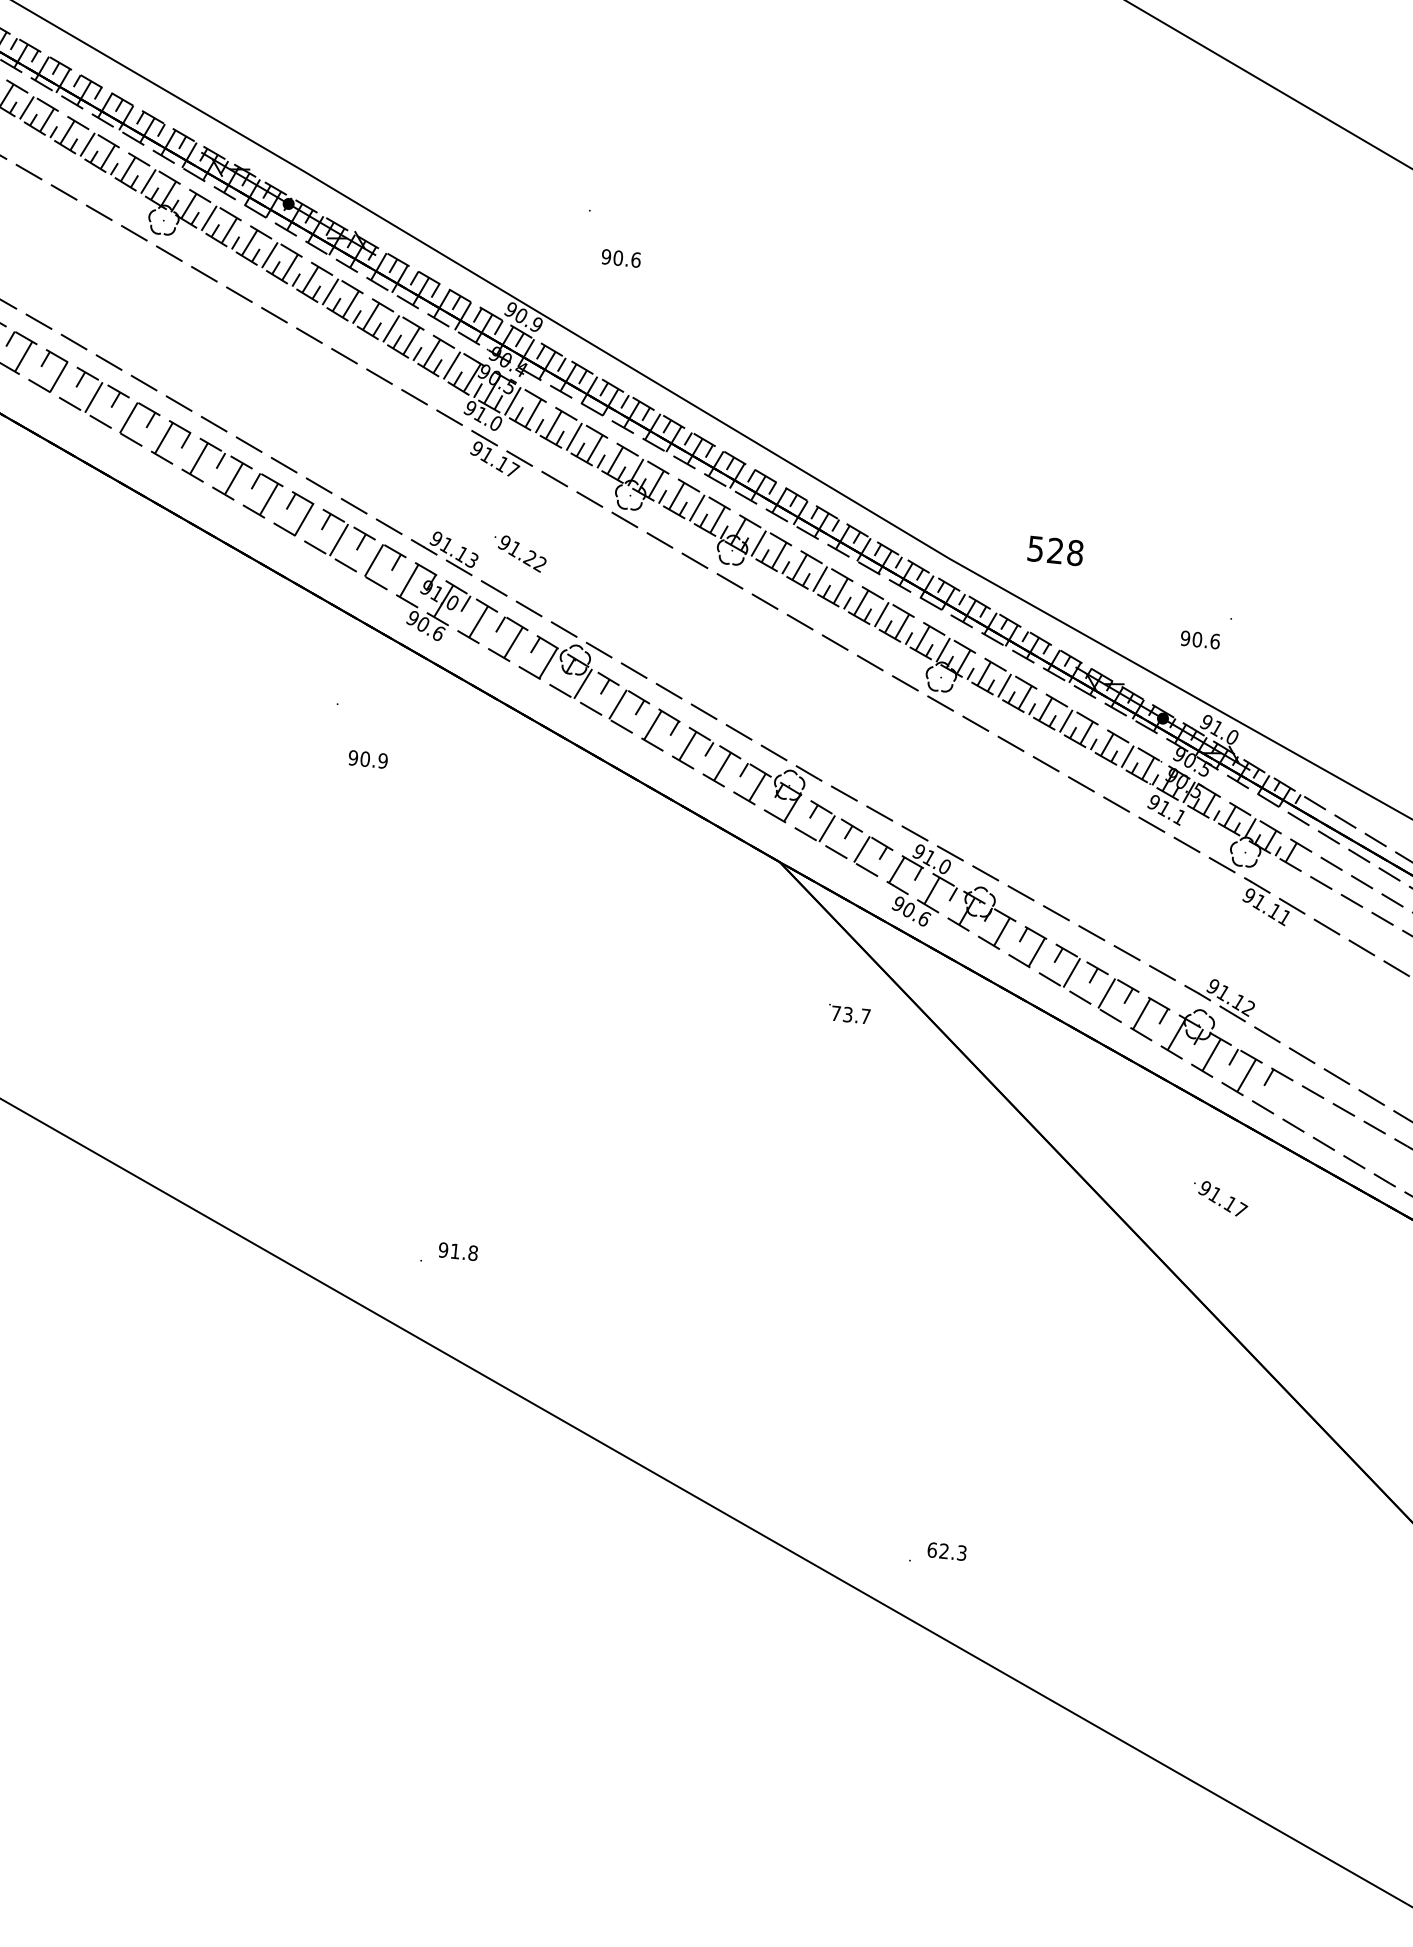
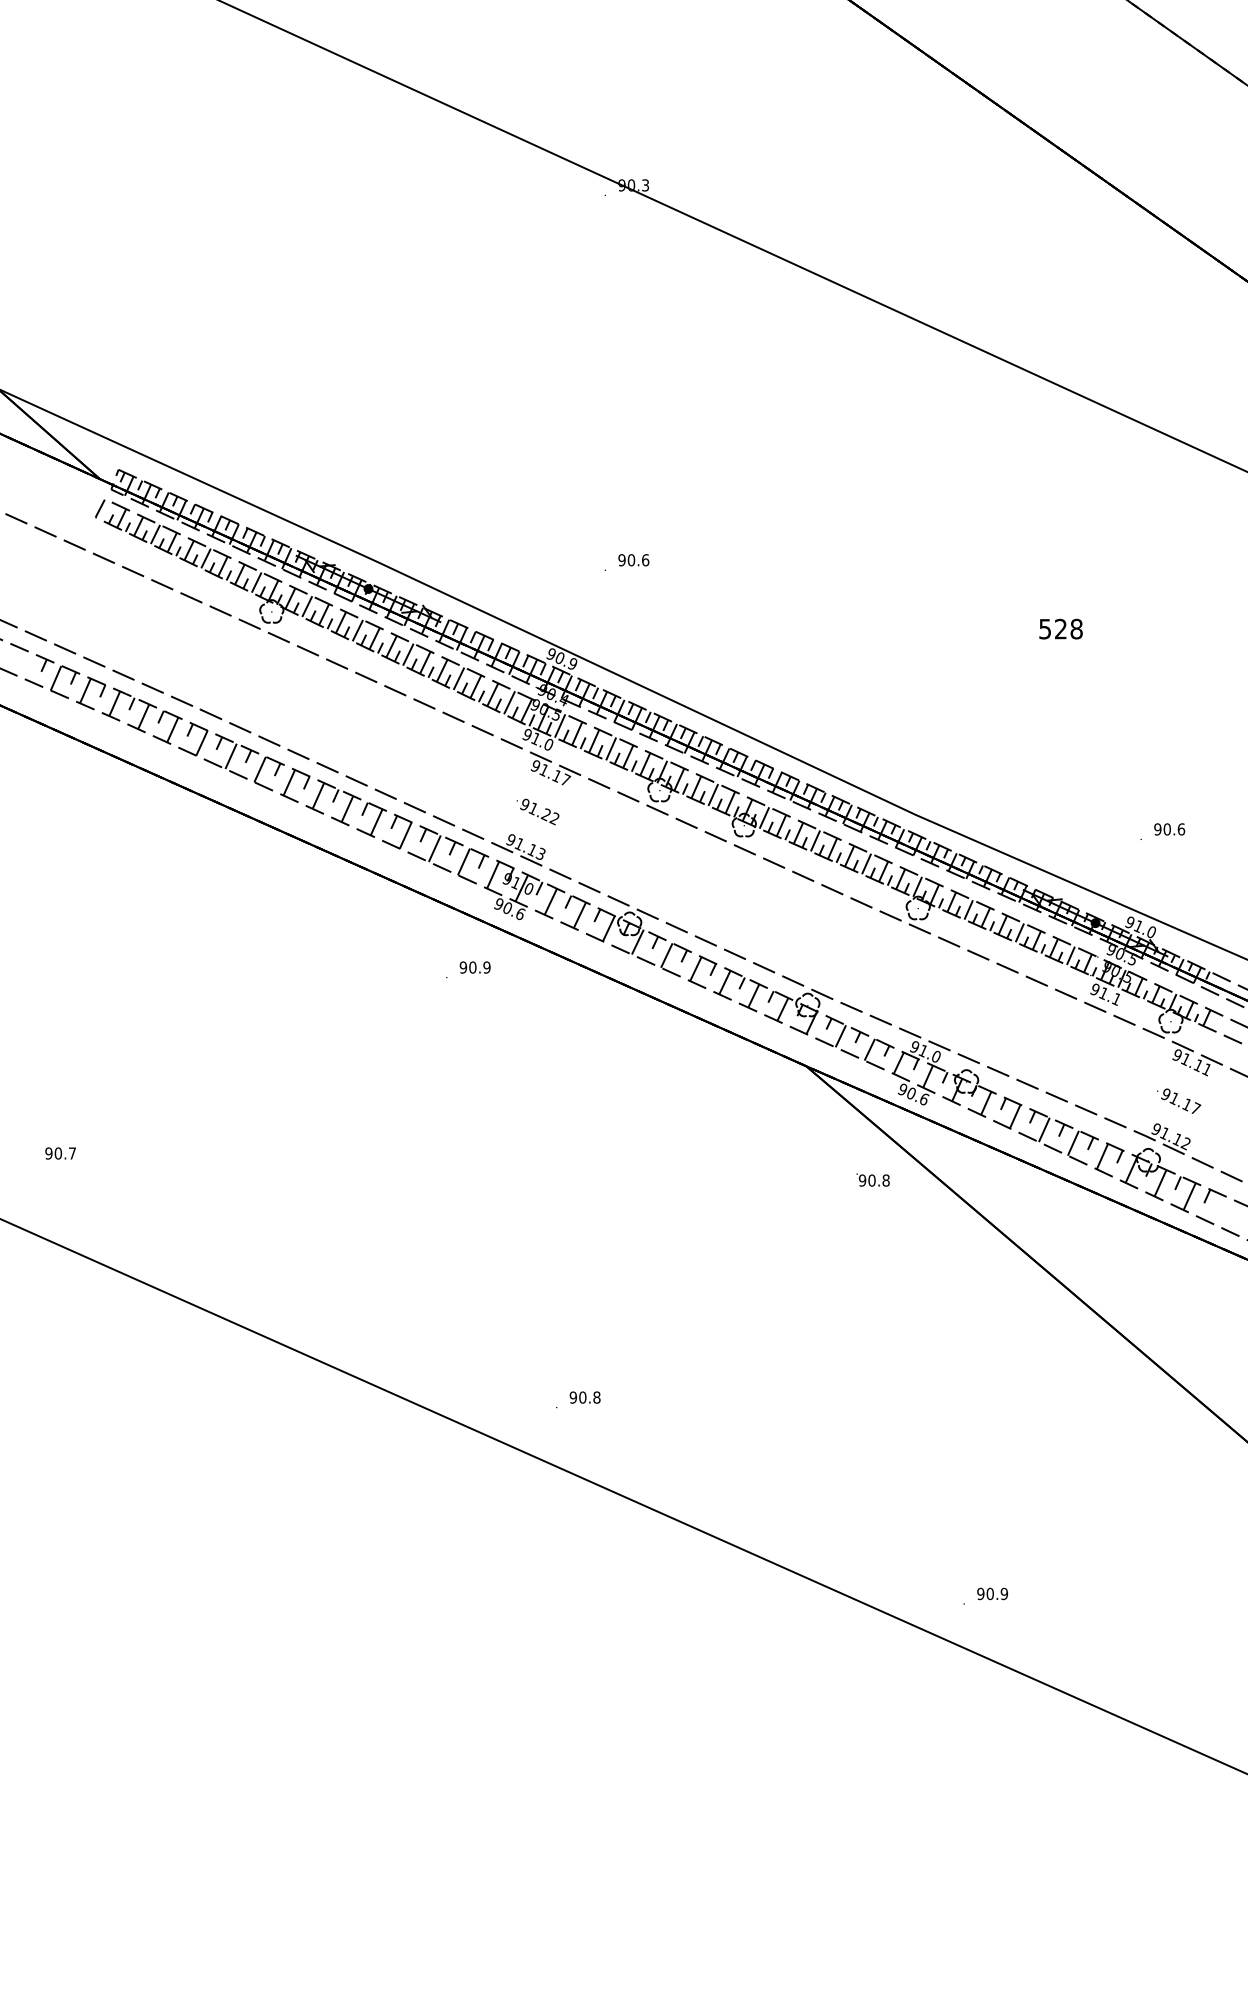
text: (620, 258) -> (633, 560), moved
text: (1055, 550) -> (1060, 628), moved
text: (519, 553) -> (537, 811), moved
text: (1200, 640) -> (1169, 829), moved
text: (367, 759) -> (474, 967), moved
text: (849, 1014) -> (873, 1180), 73.7 -> 90.8
text: (1221, 1197) -> (1179, 1100), moved
text: (454, 1251) -> (582, 1397), 91.8 -> 90.8
text: (947, 1551) -> (992, 1593), 62.3 -> 90.9

